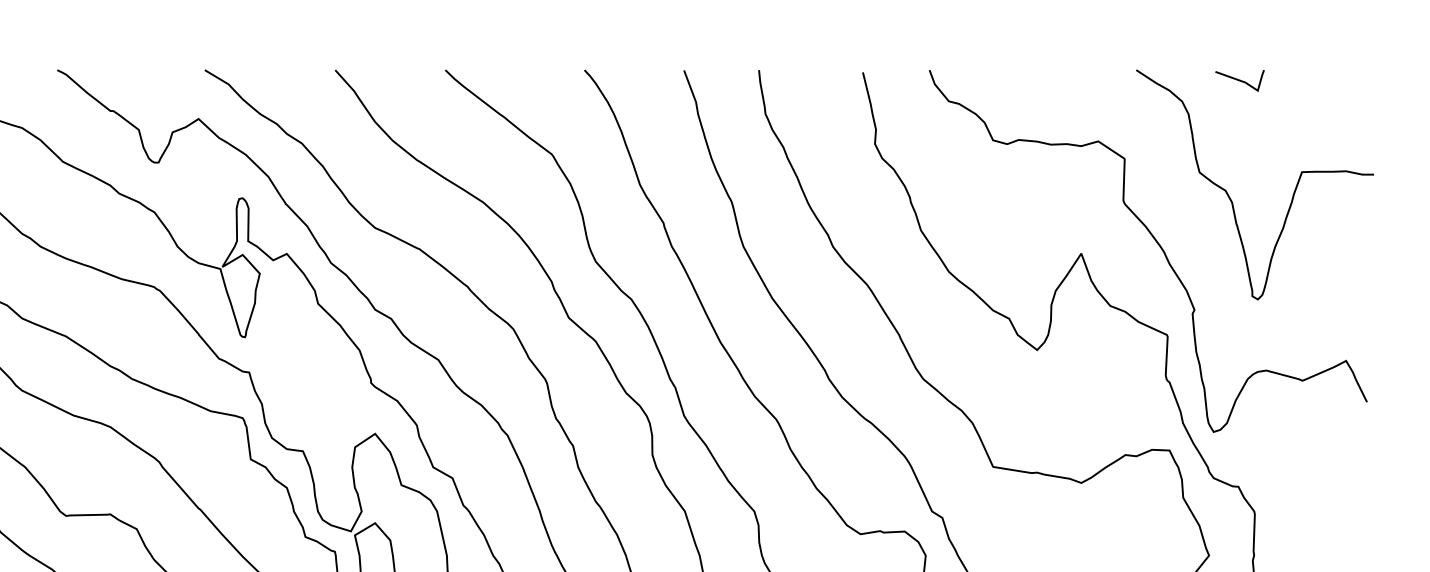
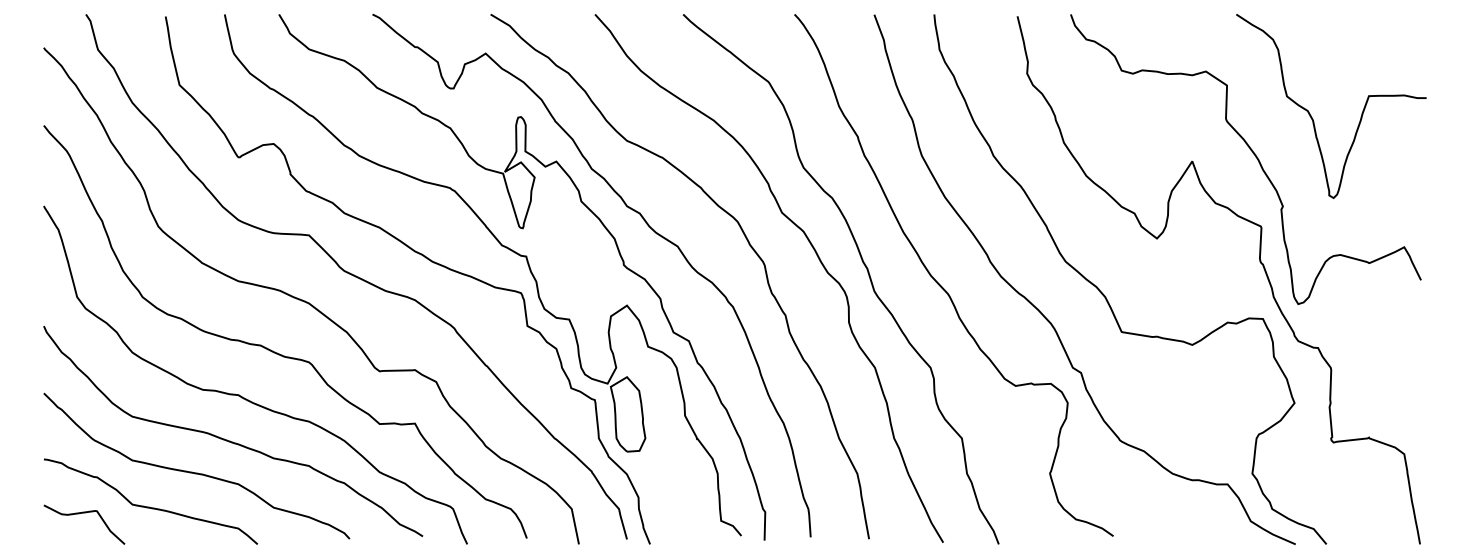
line: (1240, 81) -> (1319, 23), removed

